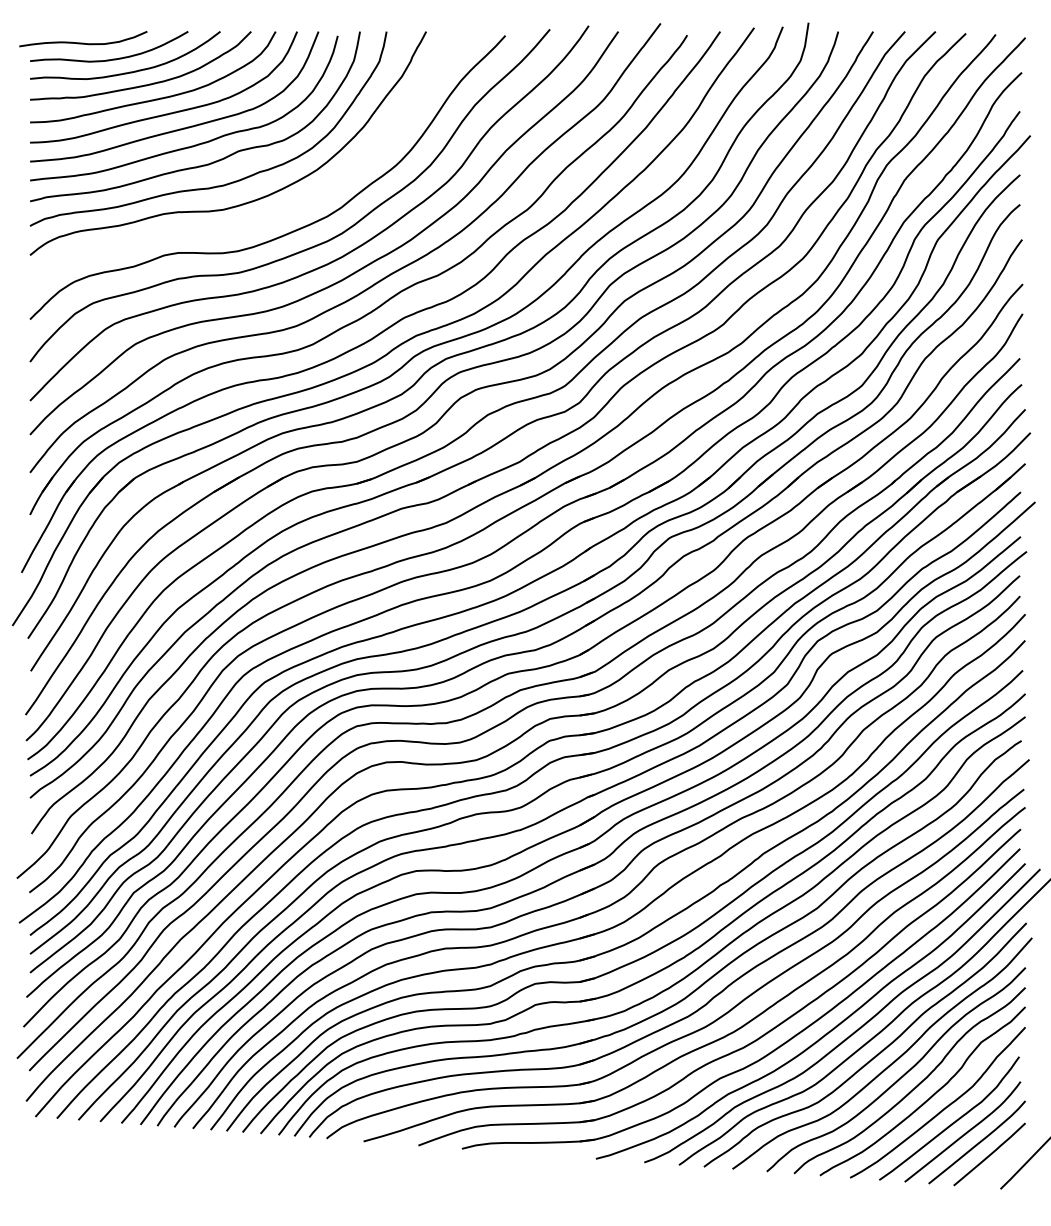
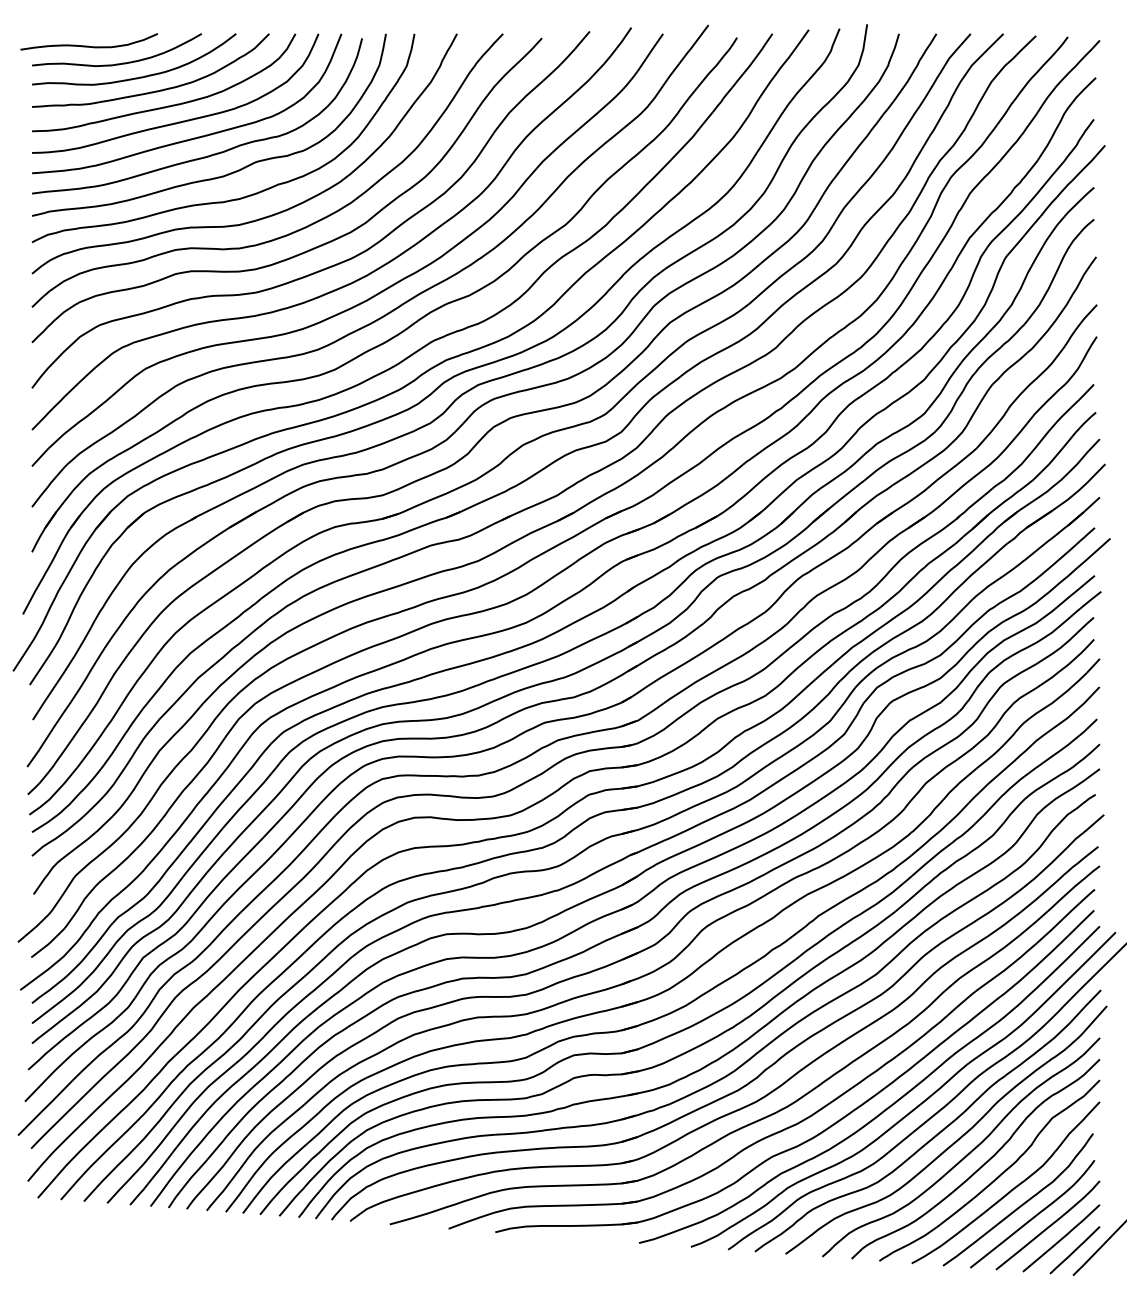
curve: (271, 216) -> (291, 232), added
line: (1001, 1165) -> (1074, 1250), added

